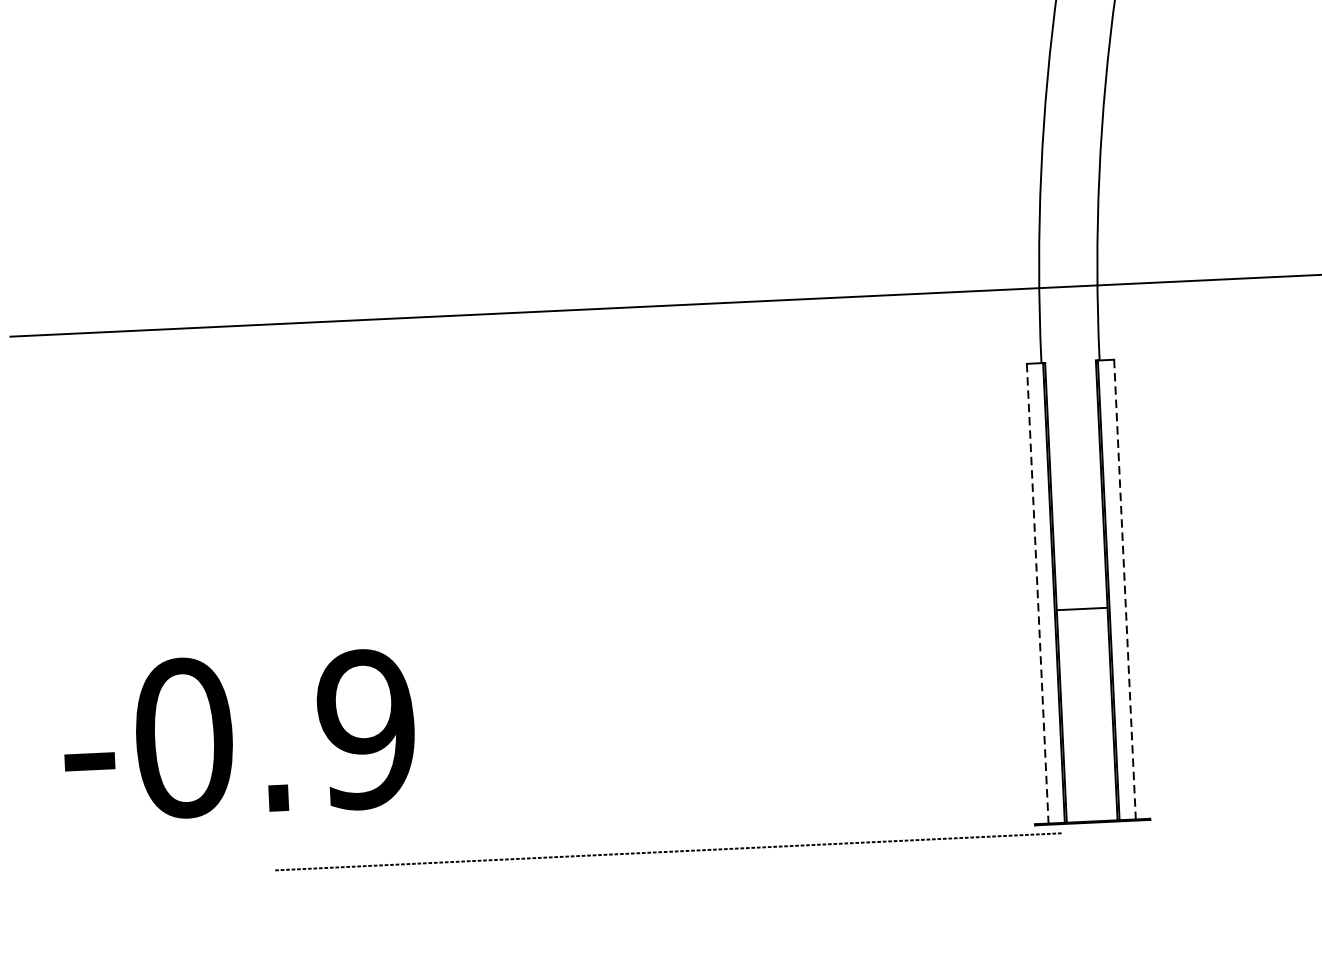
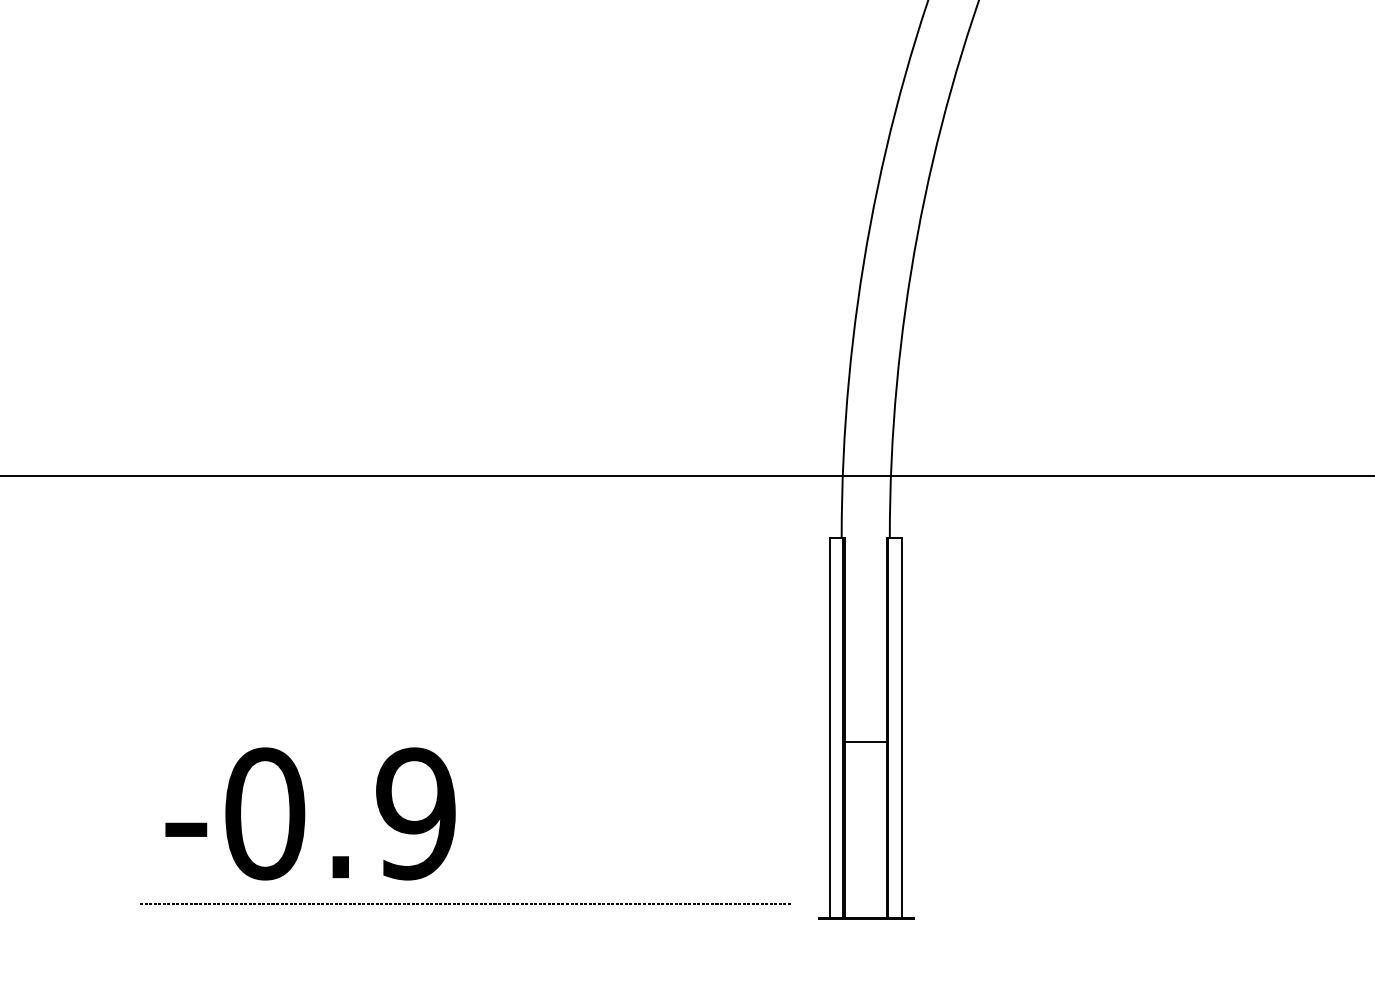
line: (1124, 590) -> (901, 728), dashed -> solid
line: (1037, 594) -> (829, 728), dashed -> solid
text: (239, 735) -> (310, 813), moved
line: (667, 851) -> (464, 903), moved

